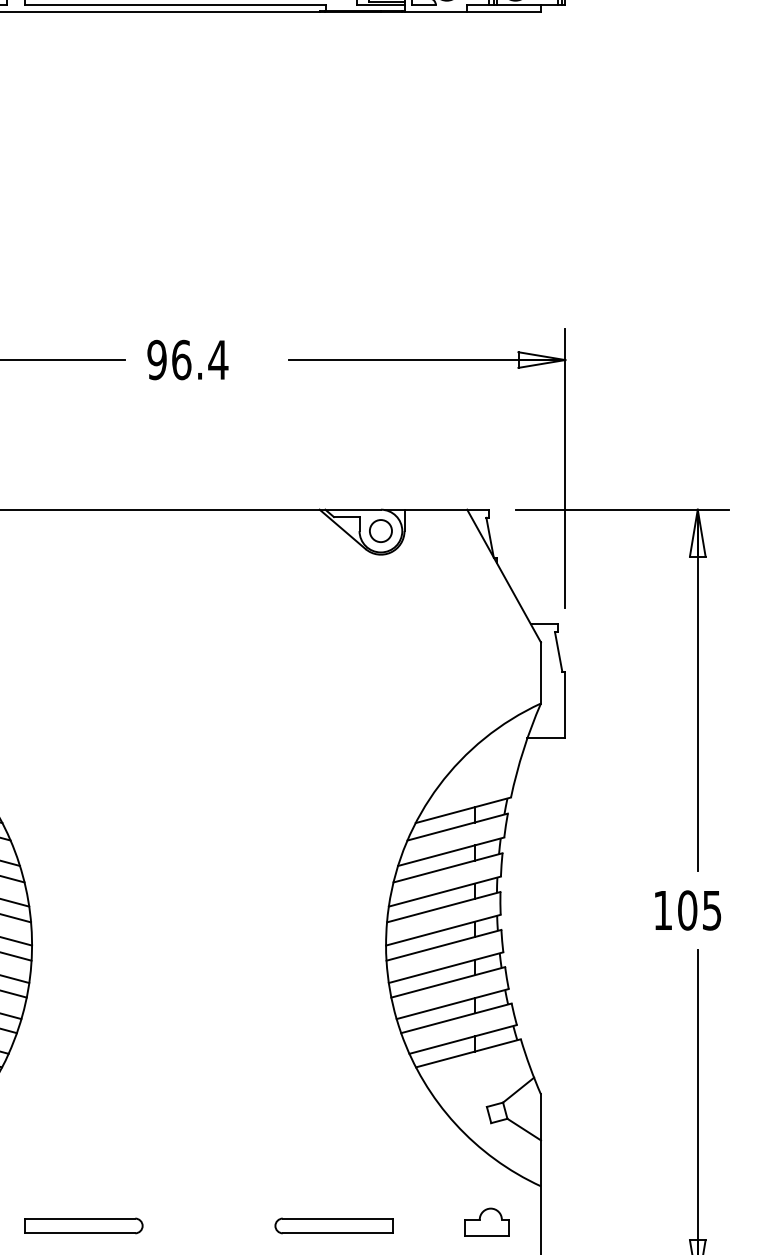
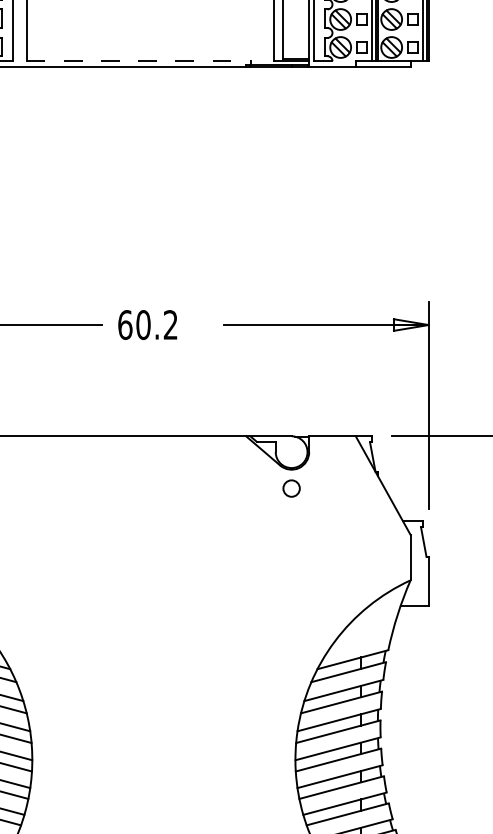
line: (175, 5) -> (138, 61), solid -> dashed
text: (187, 359) -> (147, 324), 96.4 -> 60.2
circle: (380, 530) -> (291, 488), moved

